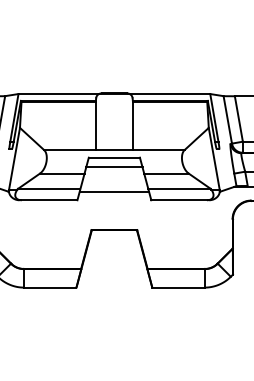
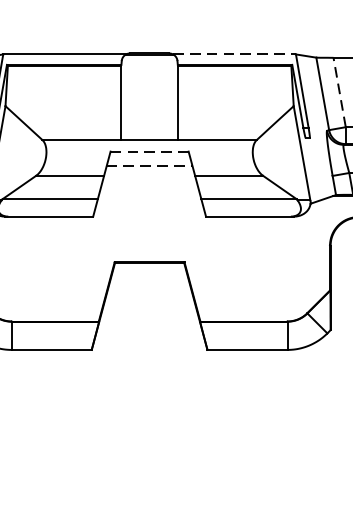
line: (170, 94) -> (235, 55), solid -> dashed
line: (238, 118) -> (339, 91), solid -> dashed
line: (114, 157) -> (149, 151), solid -> dashed
line: (114, 167) -> (149, 166), solid -> dashed
line: (114, 191) -> (149, 203), removed

